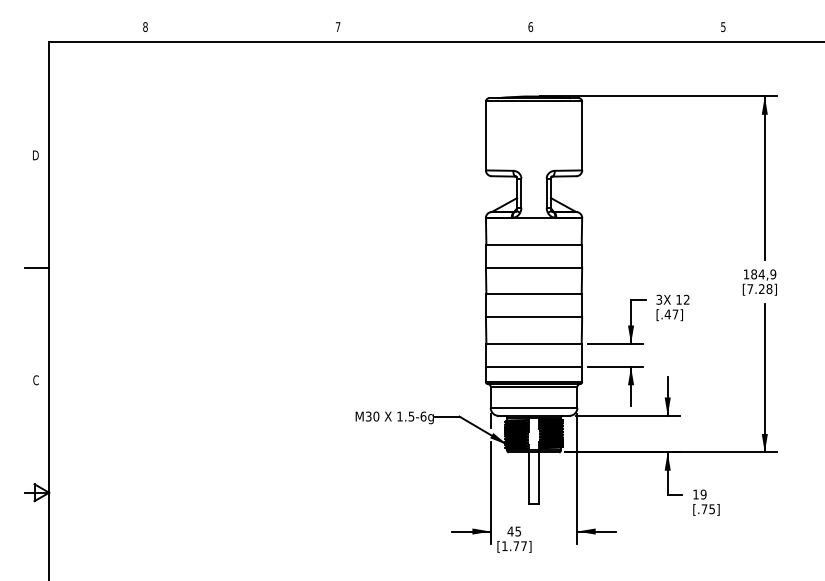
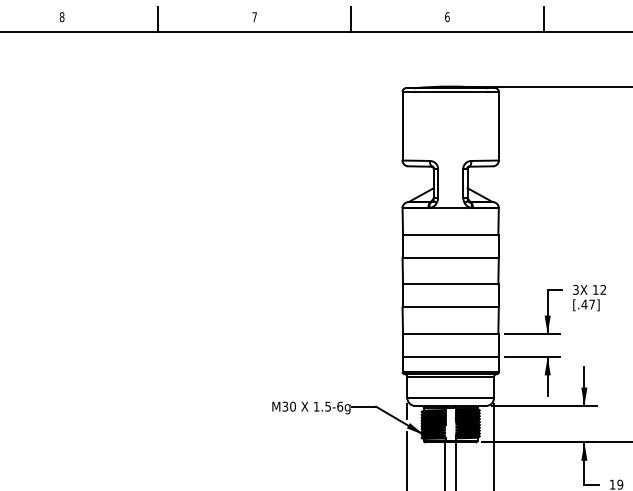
line: (241, 29) -> (158, 19), added
line: (434, 29) -> (351, 19), added
line: (627, 29) -> (544, 19), added

